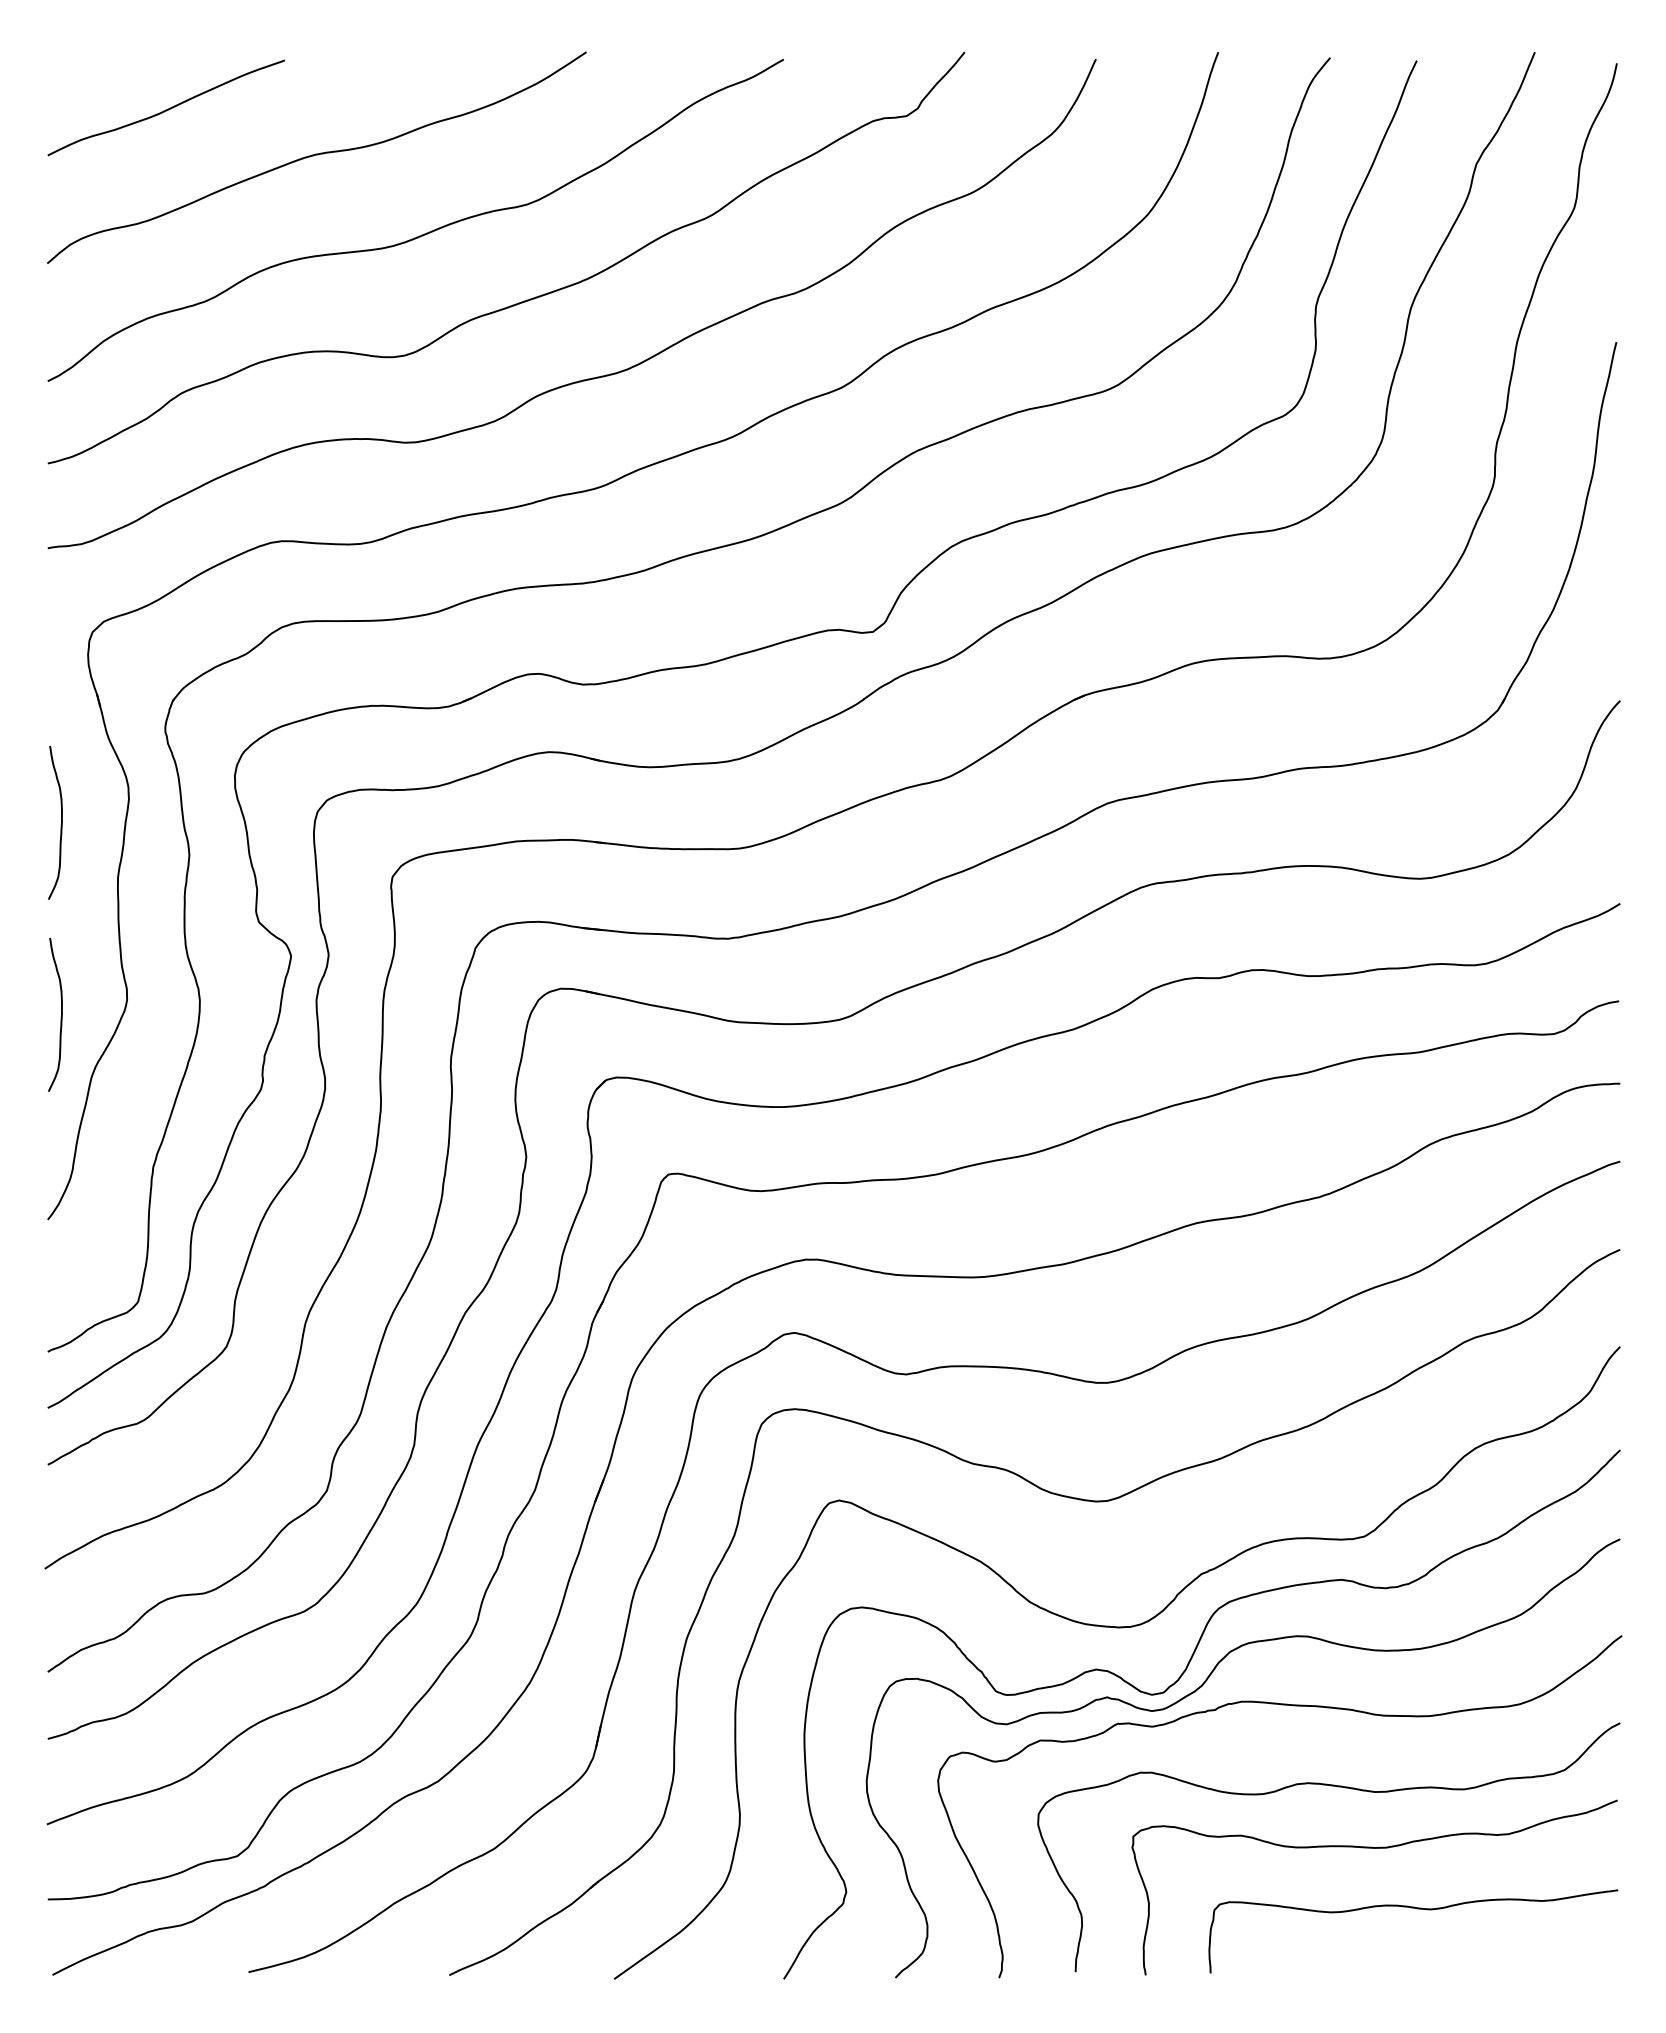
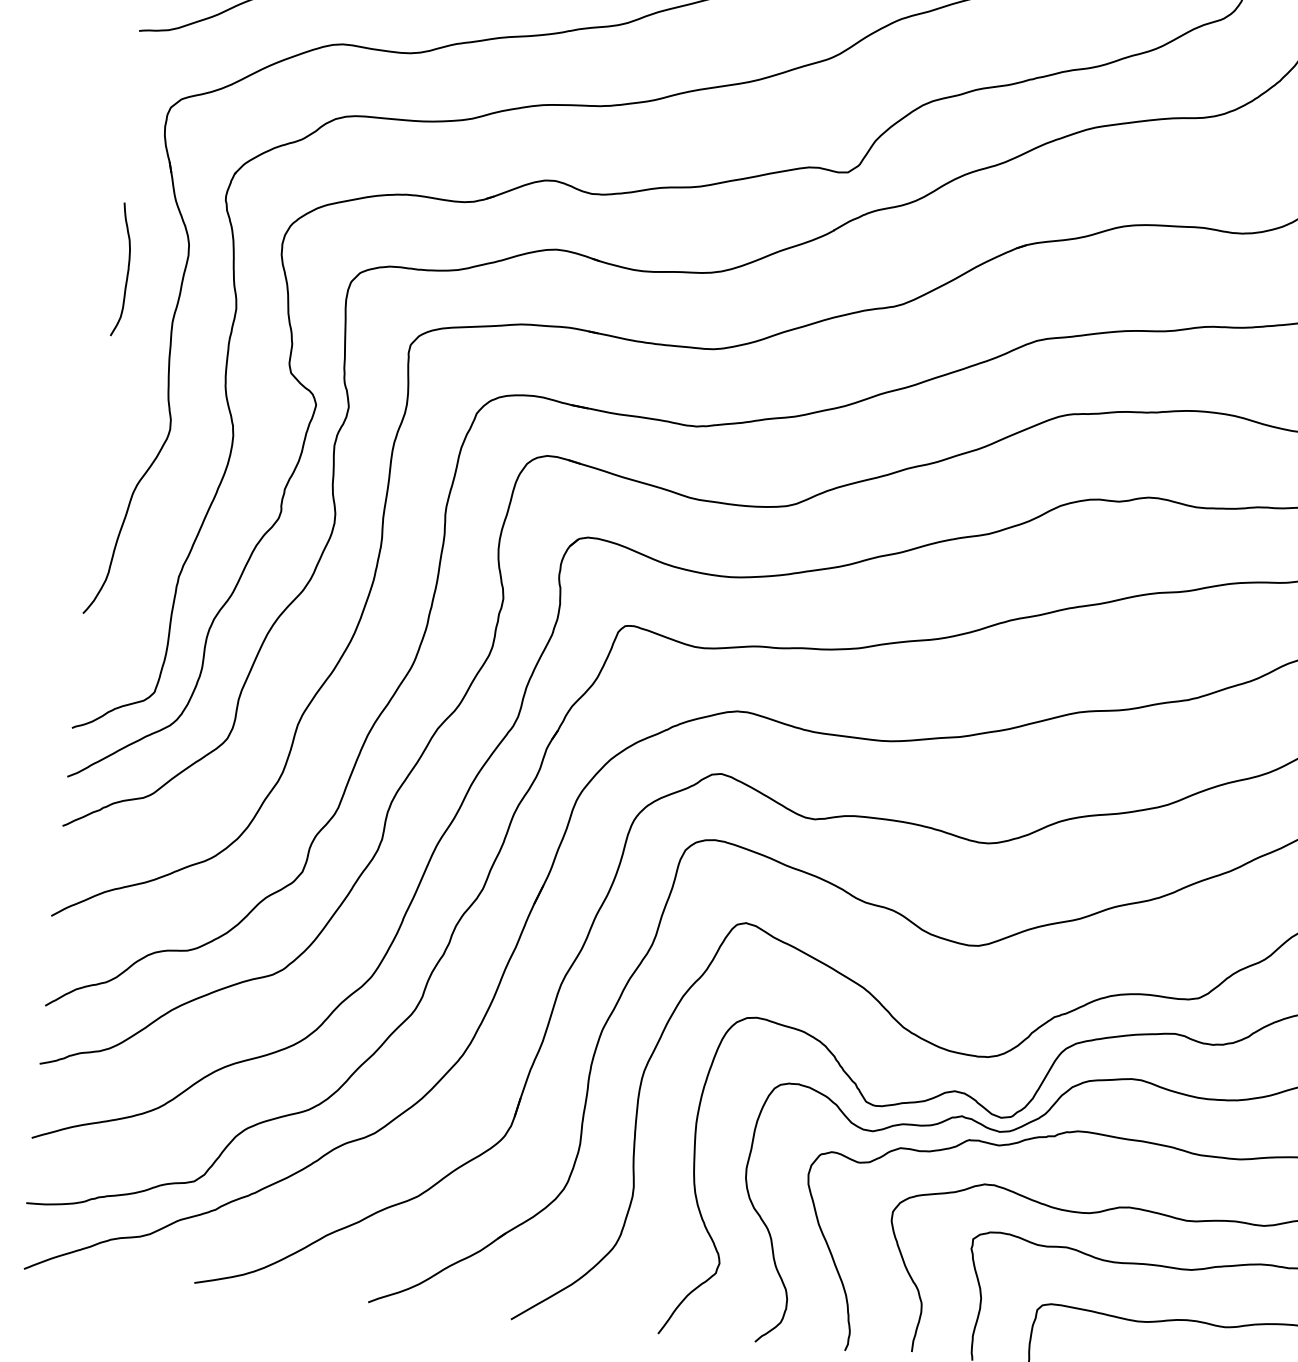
curve: (60, 1016) -> (111, 438), removed

